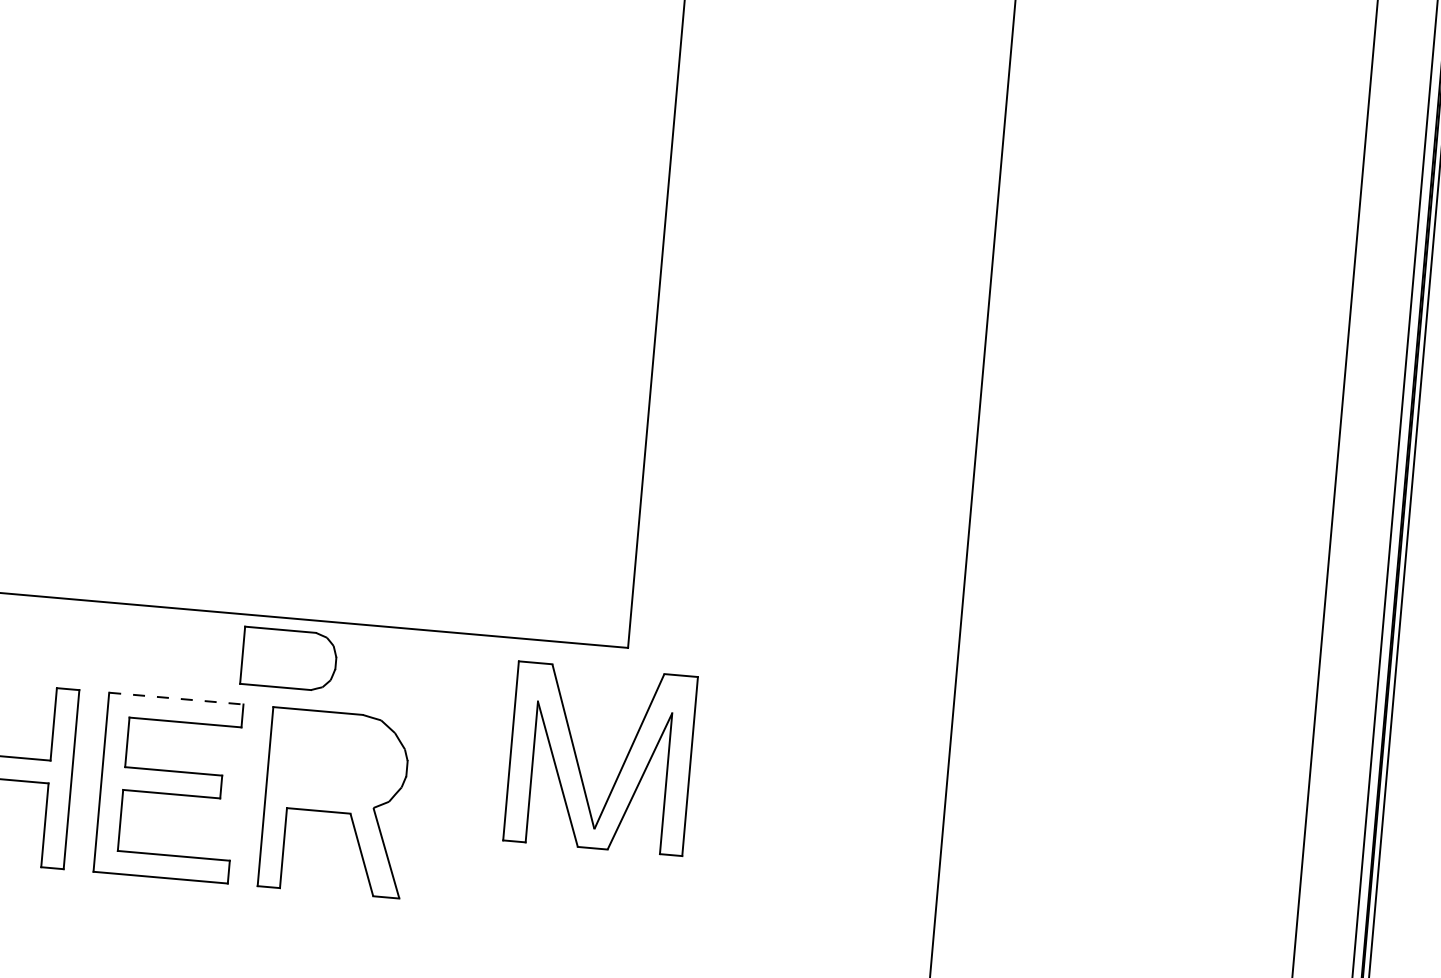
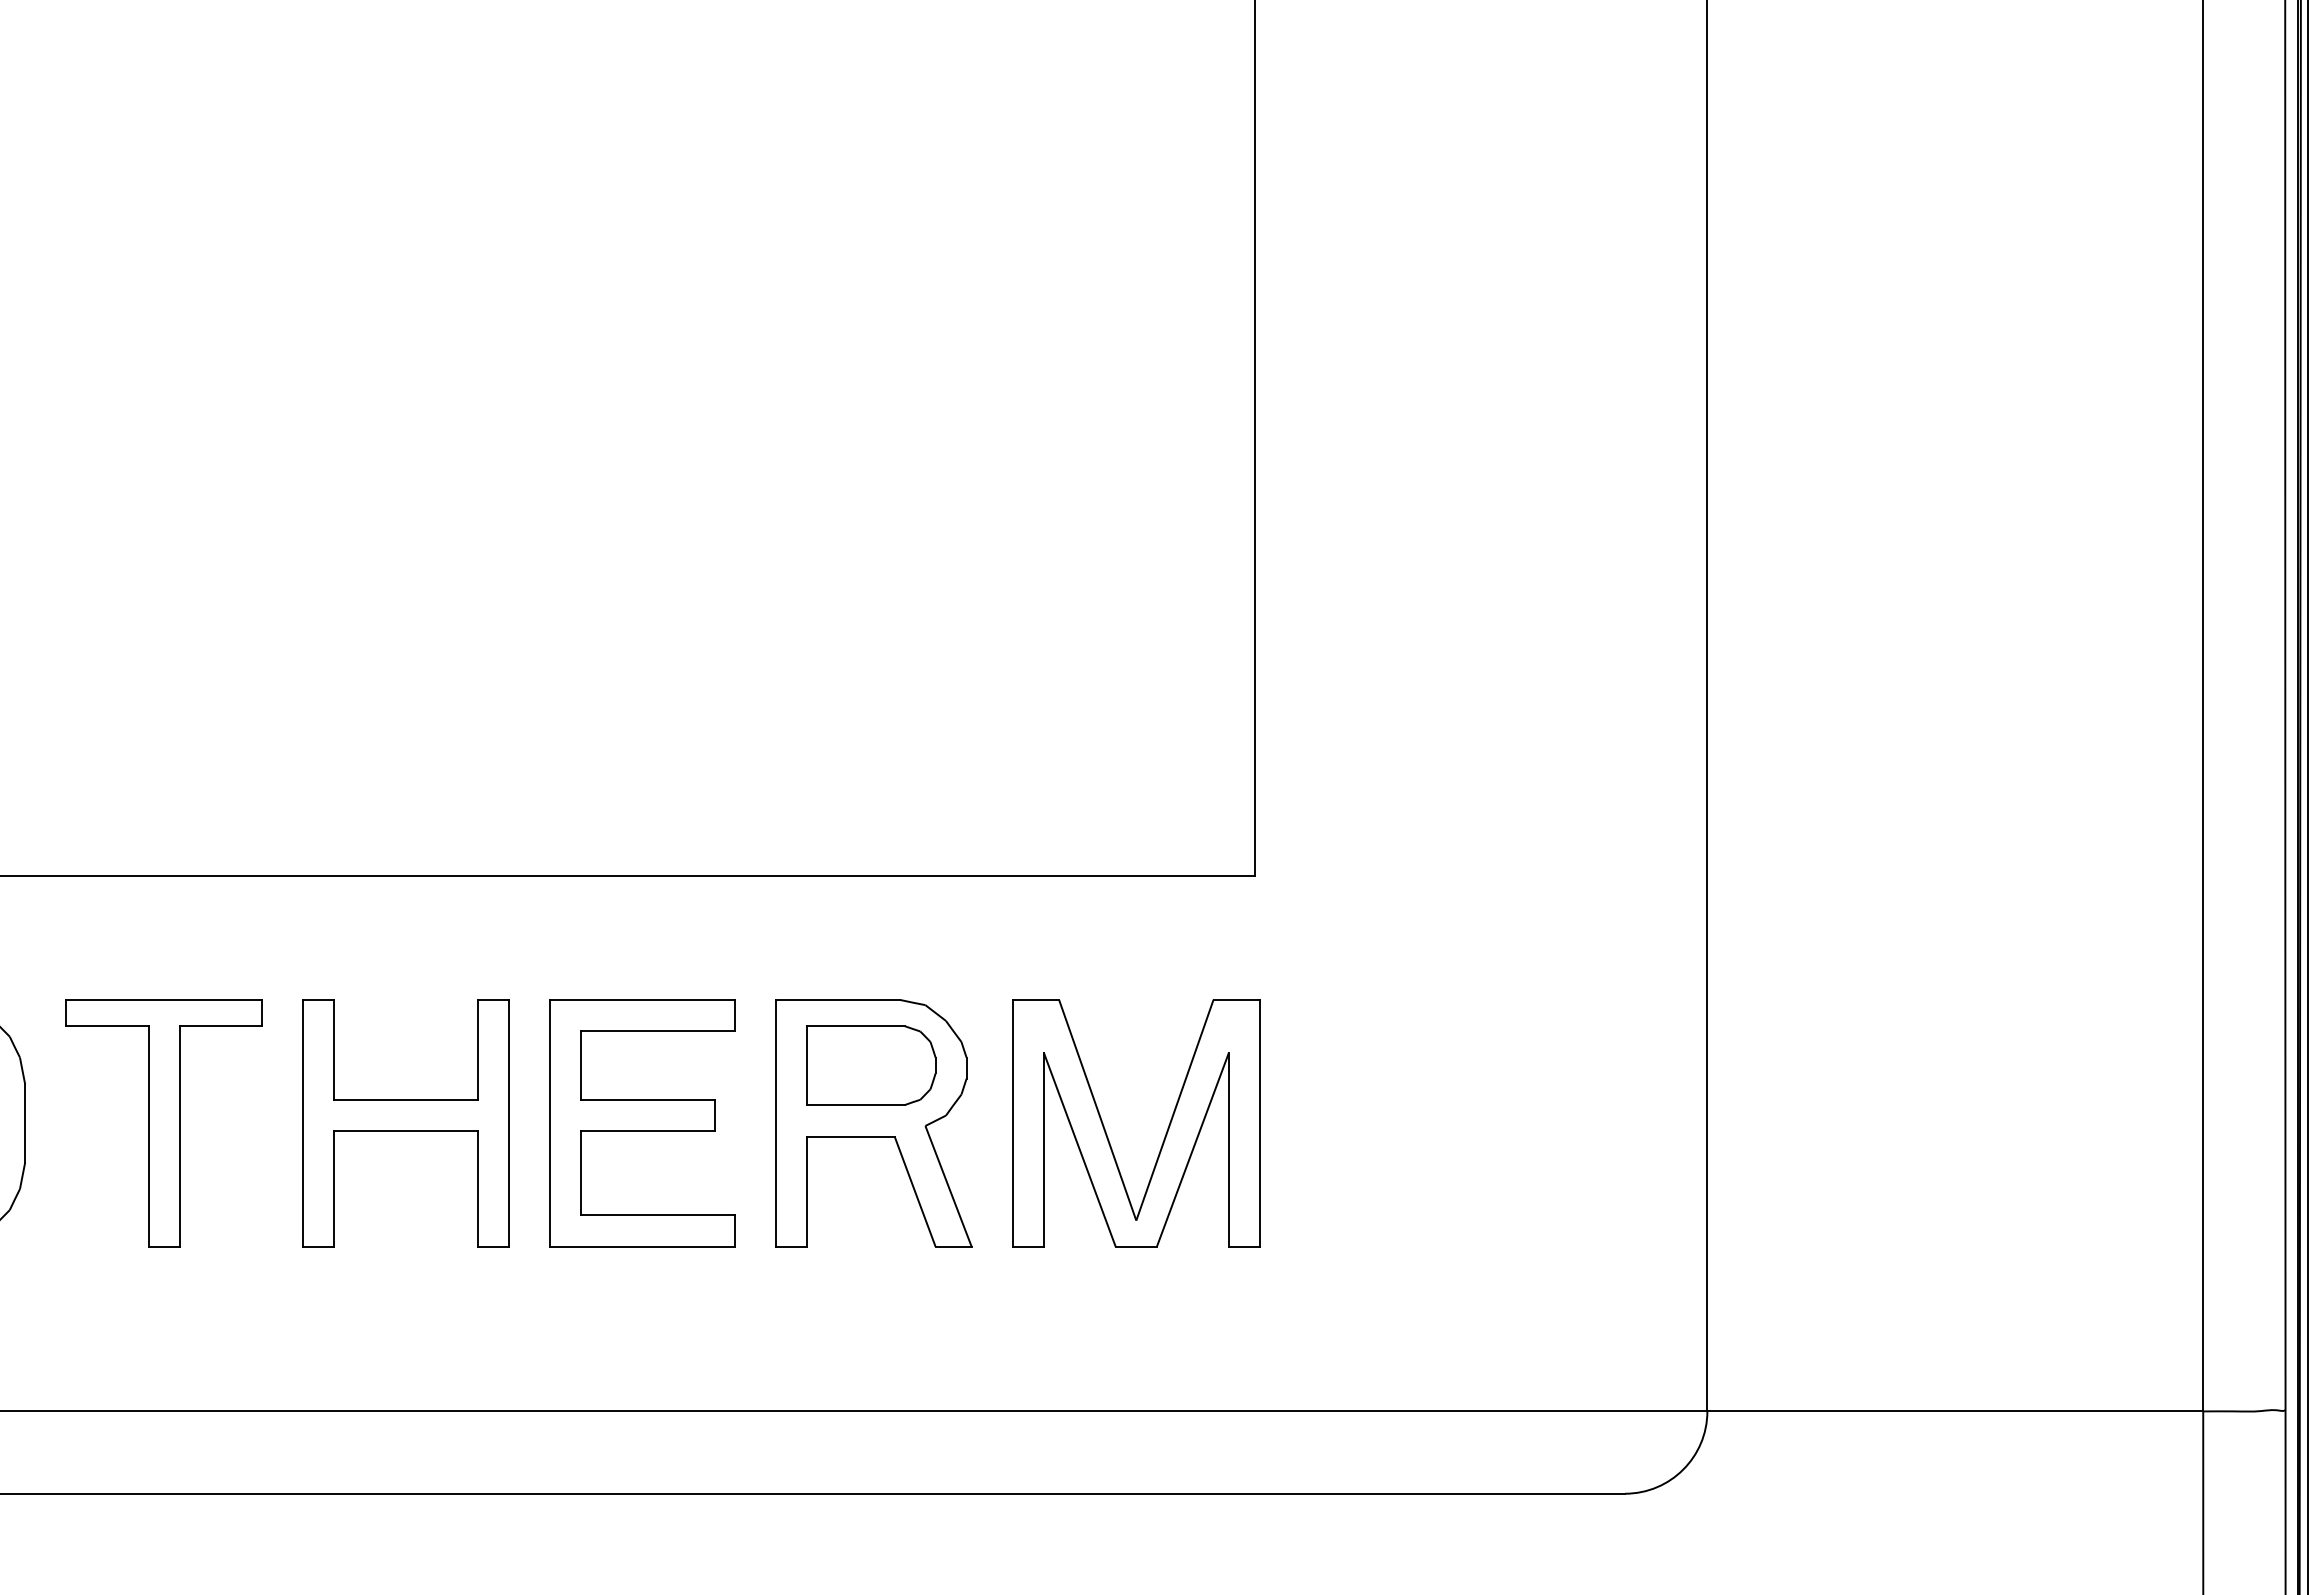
part: (289, 659) -> (871, 1065), moved
line: (176, 698) -> (642, 999), dashed -> solid
part: (621, 767) -> (1165, 1133), moved

